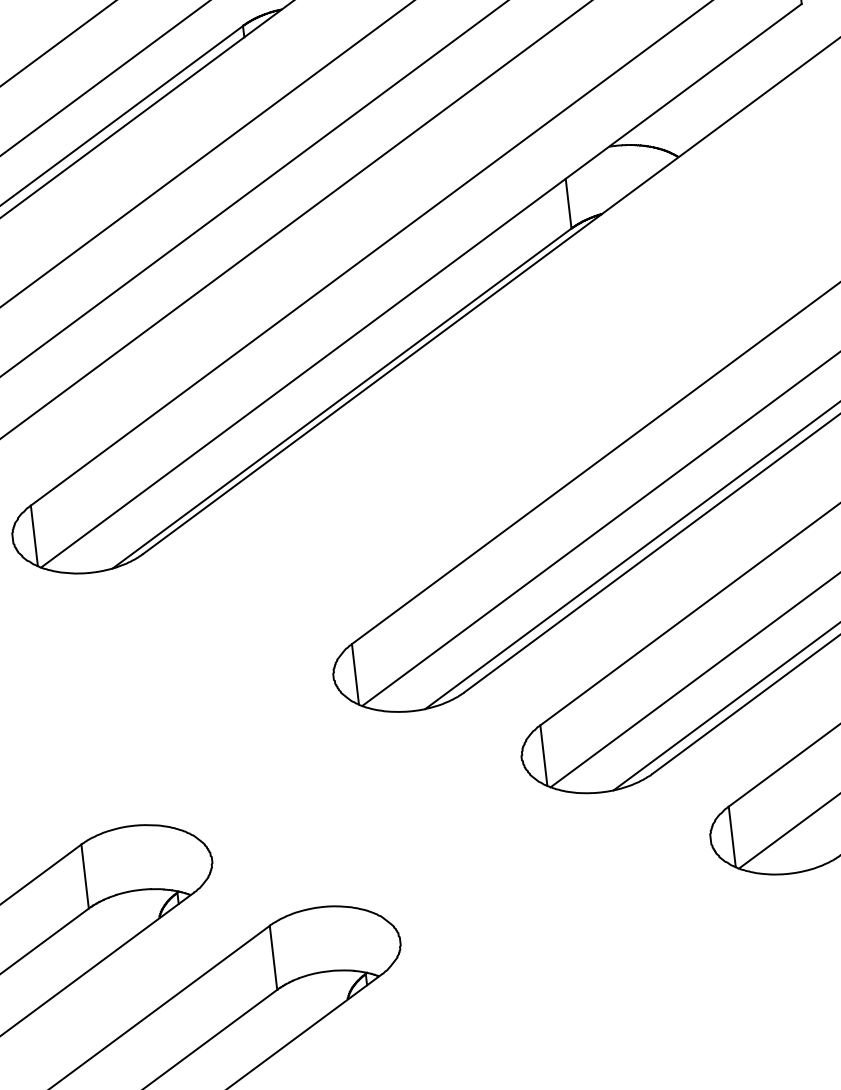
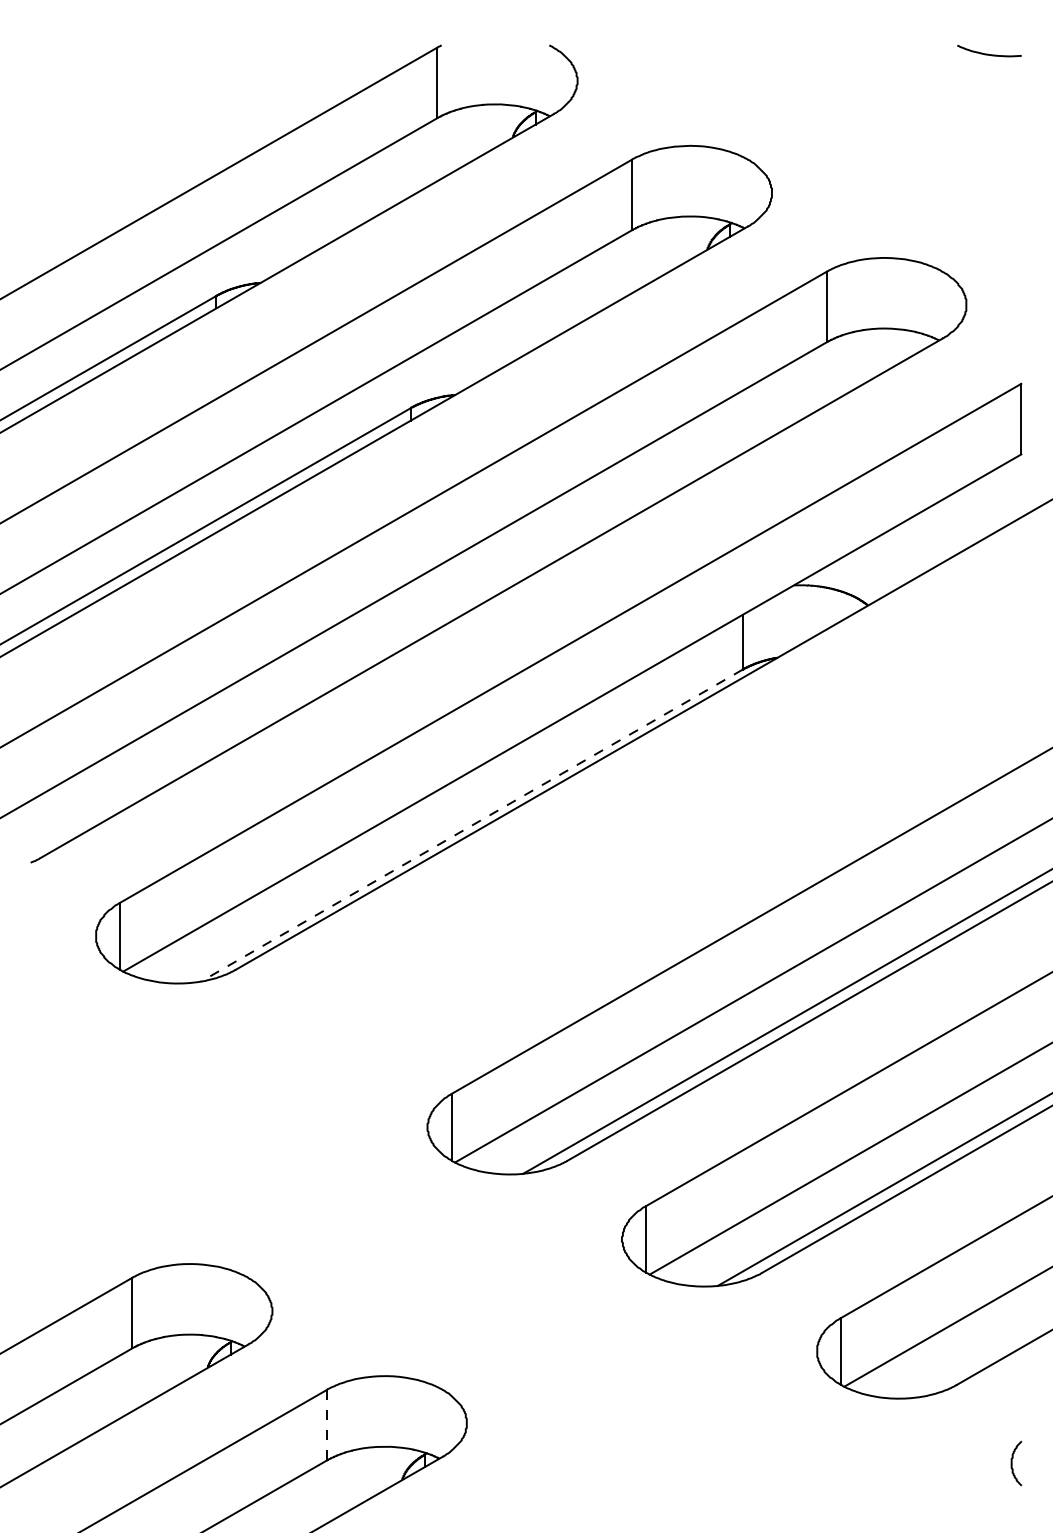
line: (341, 398) -> (471, 825), solid -> dashed
line: (273, 958) -> (326, 1425), solid -> dashed

